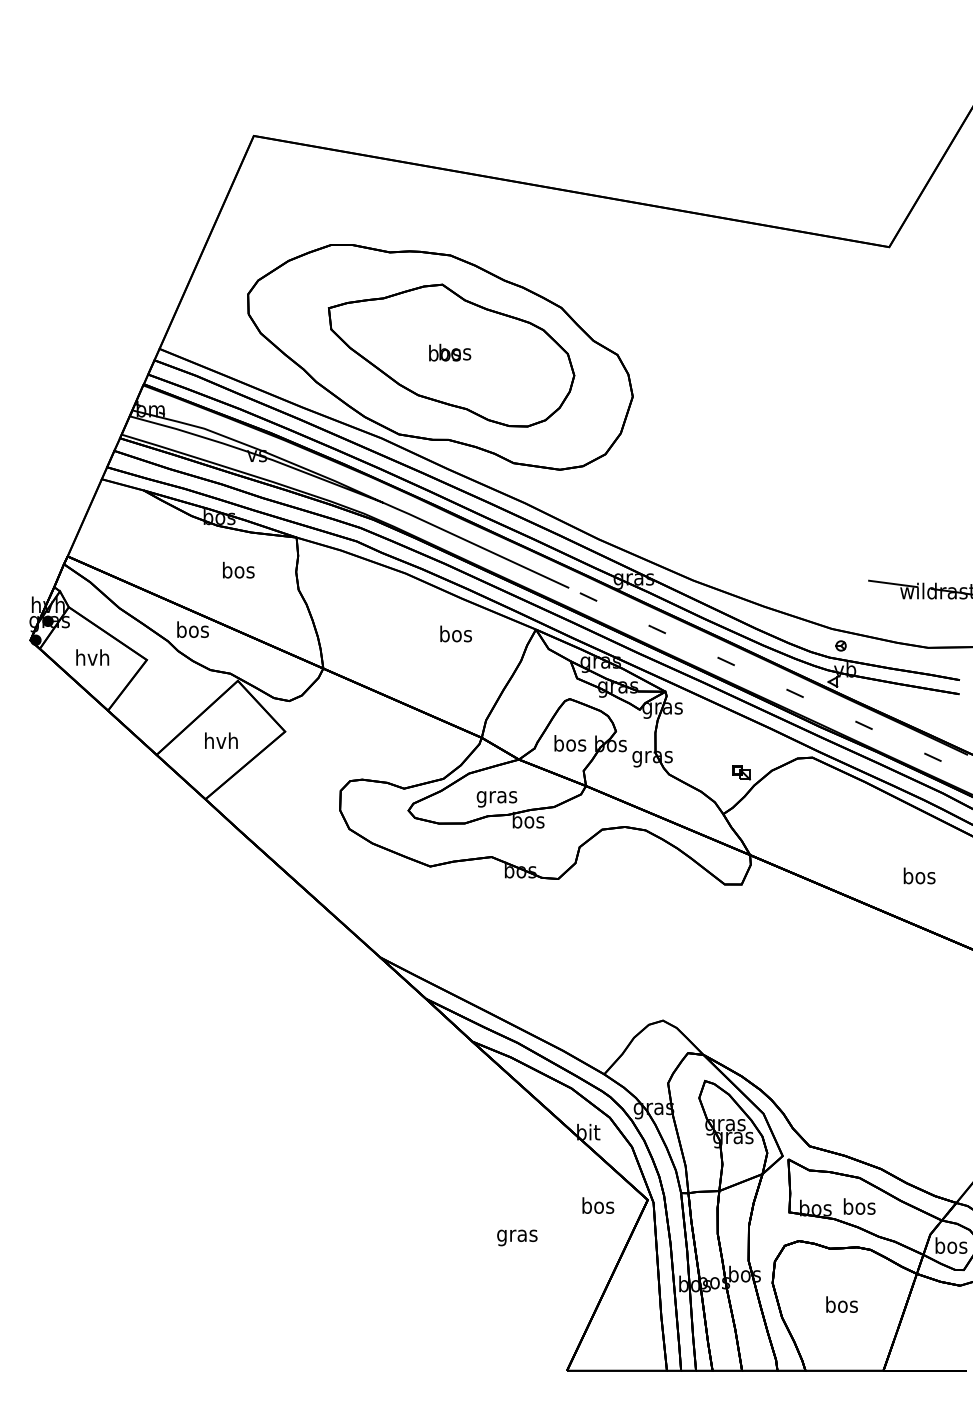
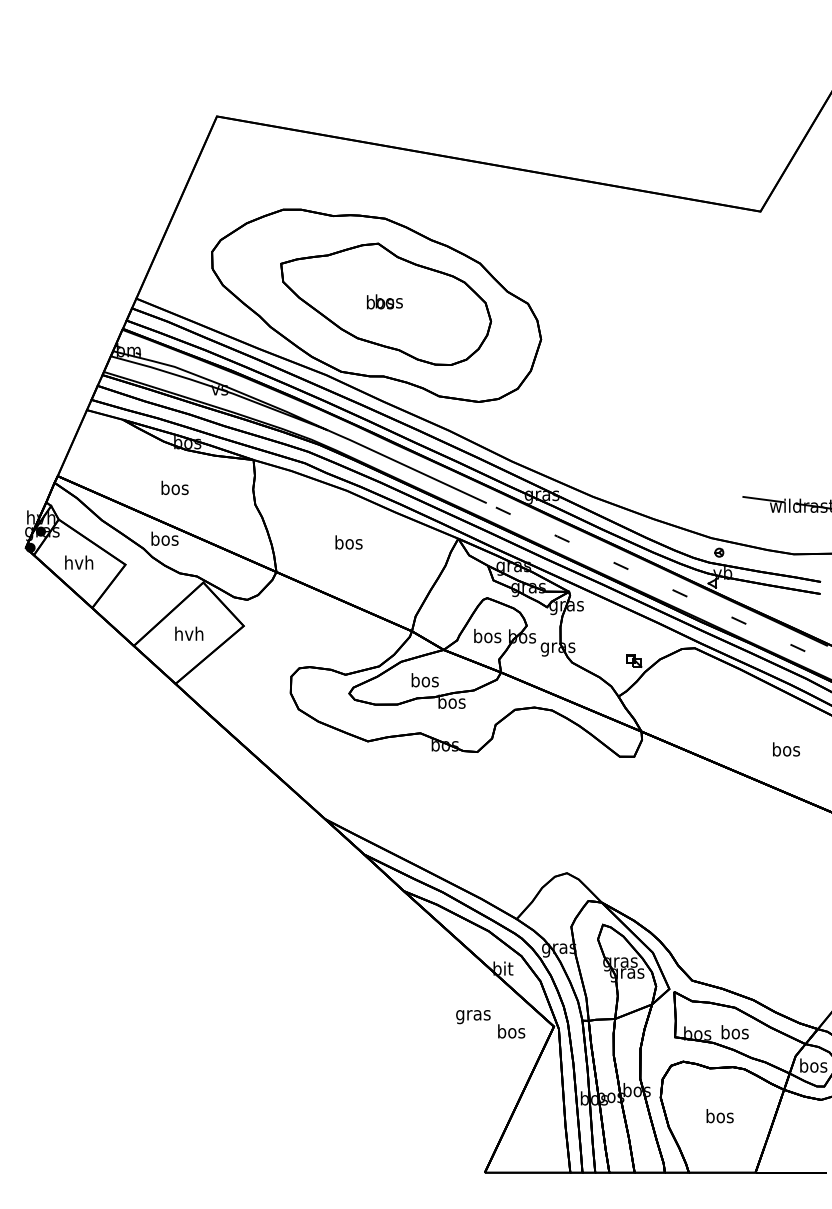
text: (238, 569) -> (174, 487), moved
text: (455, 634) -> (348, 542), moved
text: (496, 796) -> (424, 681), gras -> bos
text: (517, 1238) -> (473, 1017), moved

